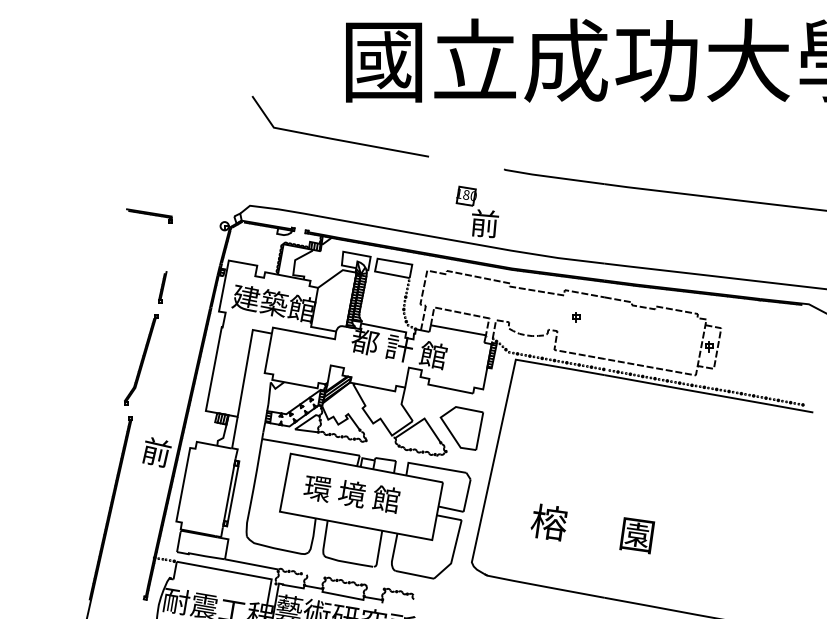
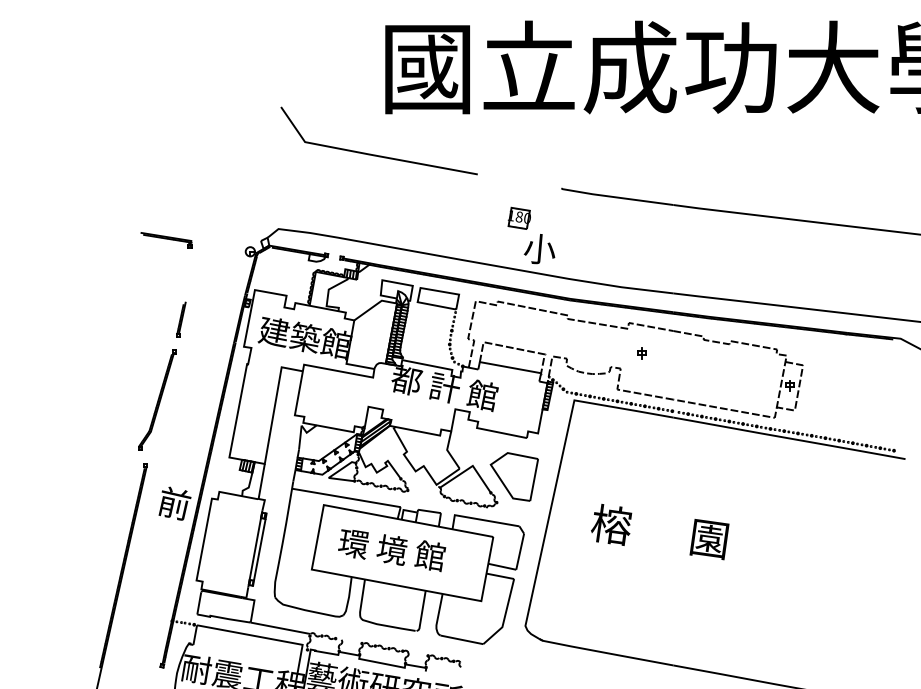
text: (484, 223) -> (539, 248), 前 -> 小
text: (592, 528) -> (659, 531), moved

